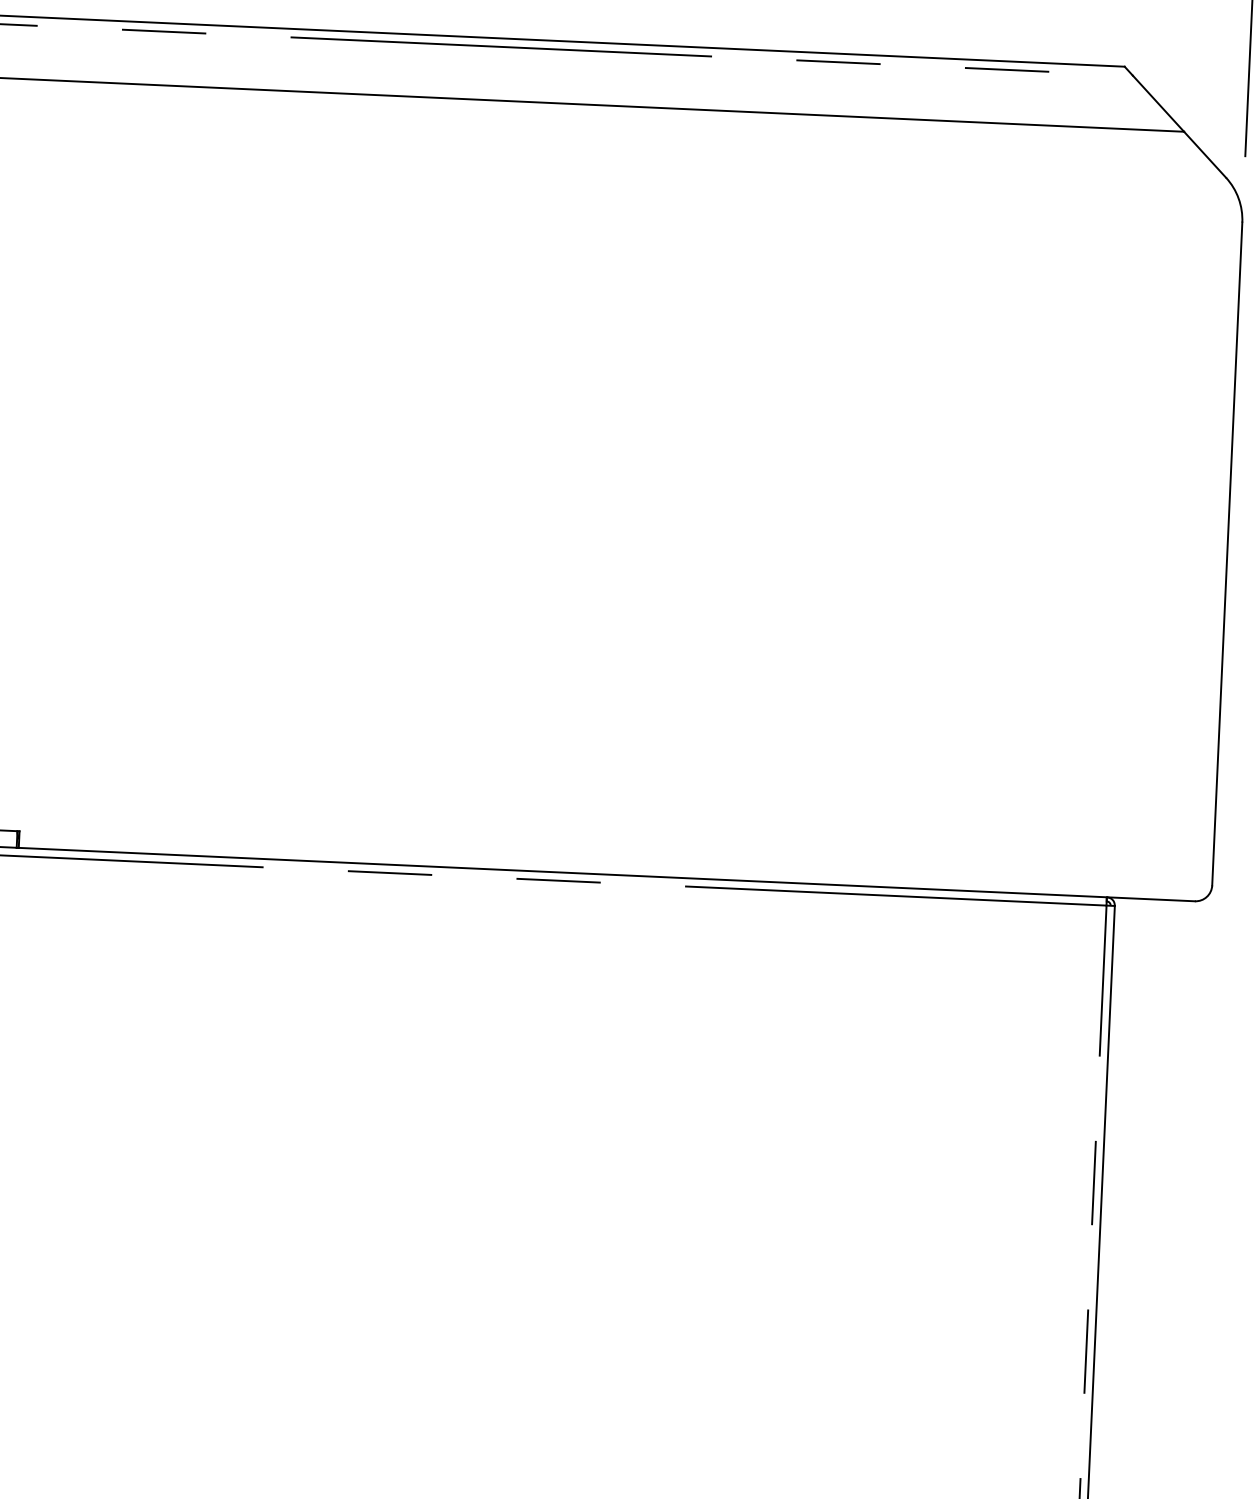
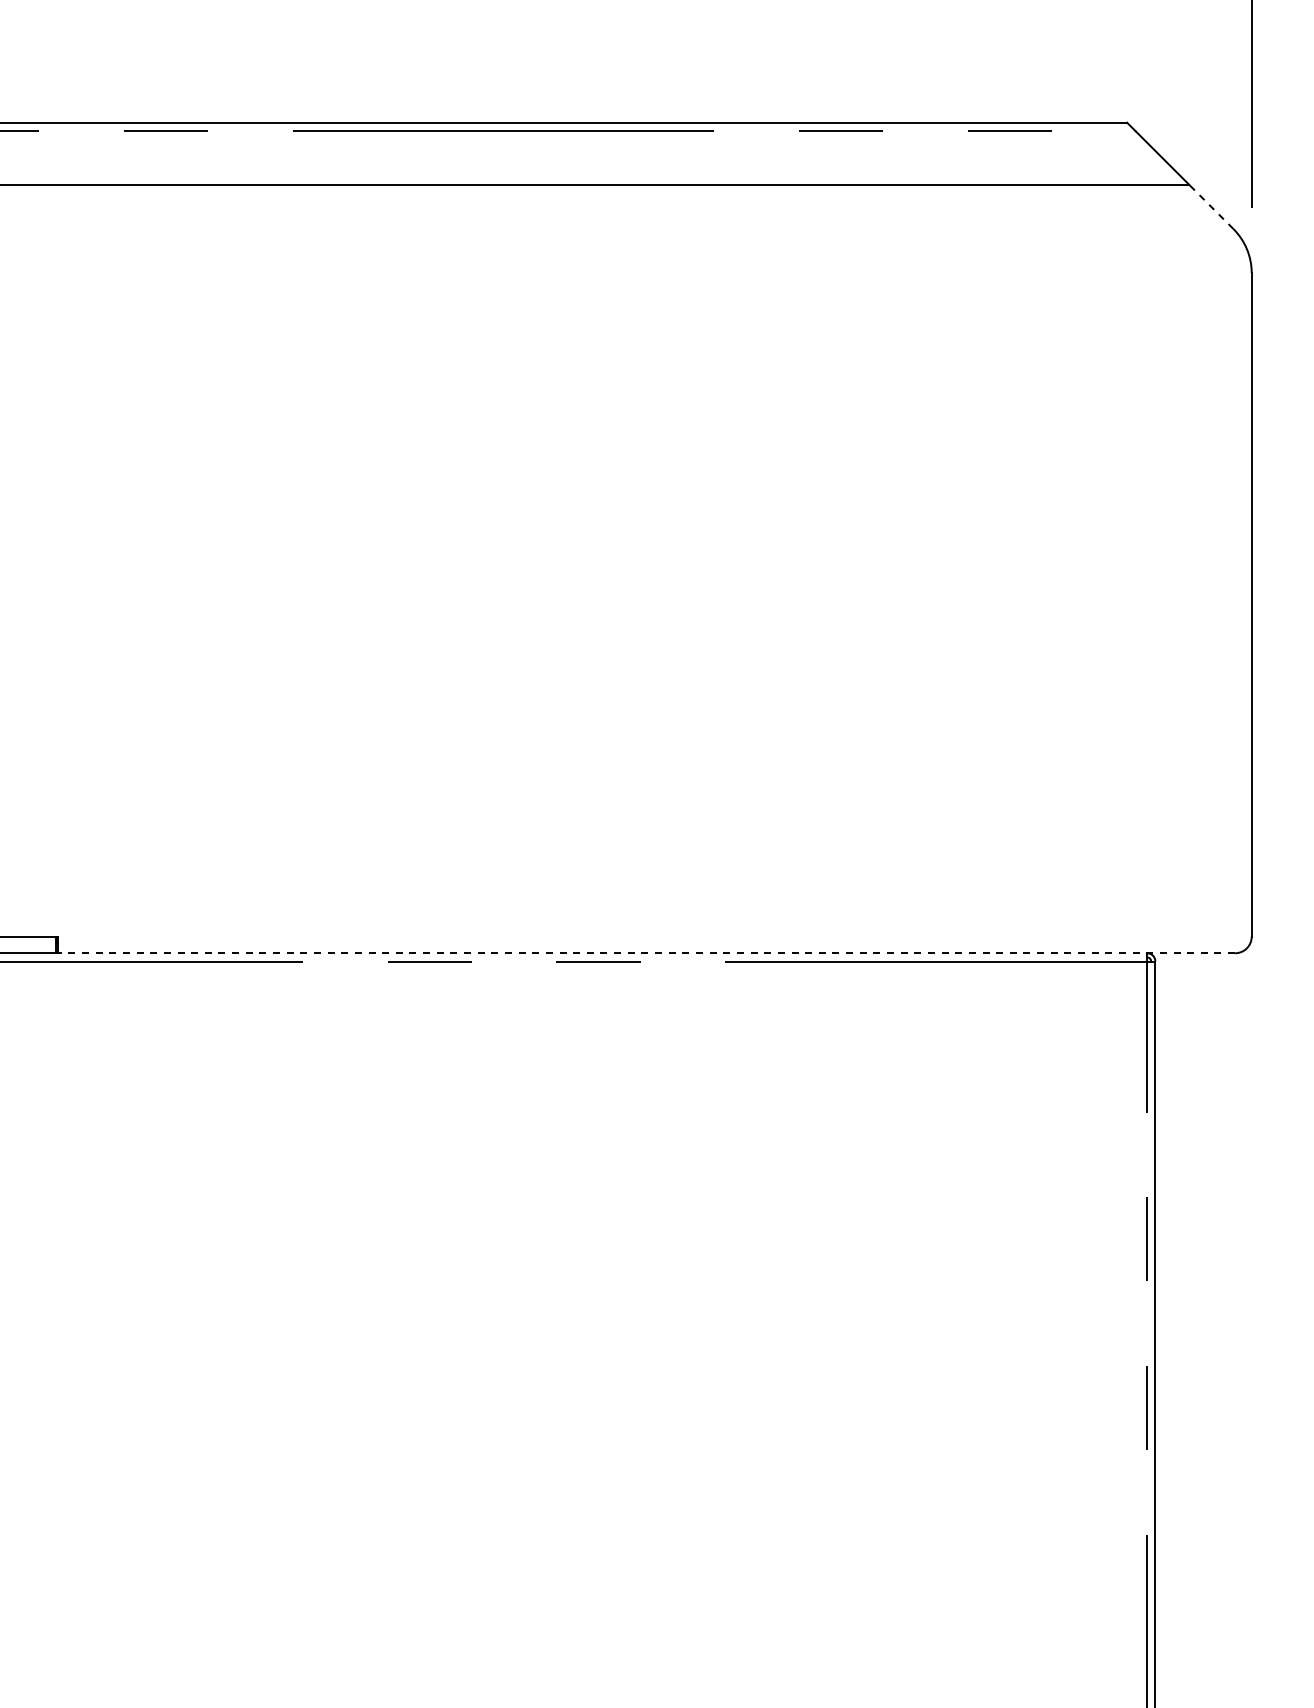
line: (1205, 154) -> (1211, 206), solid -> dashed
line: (606, 874) -> (646, 953), solid -> dashed

